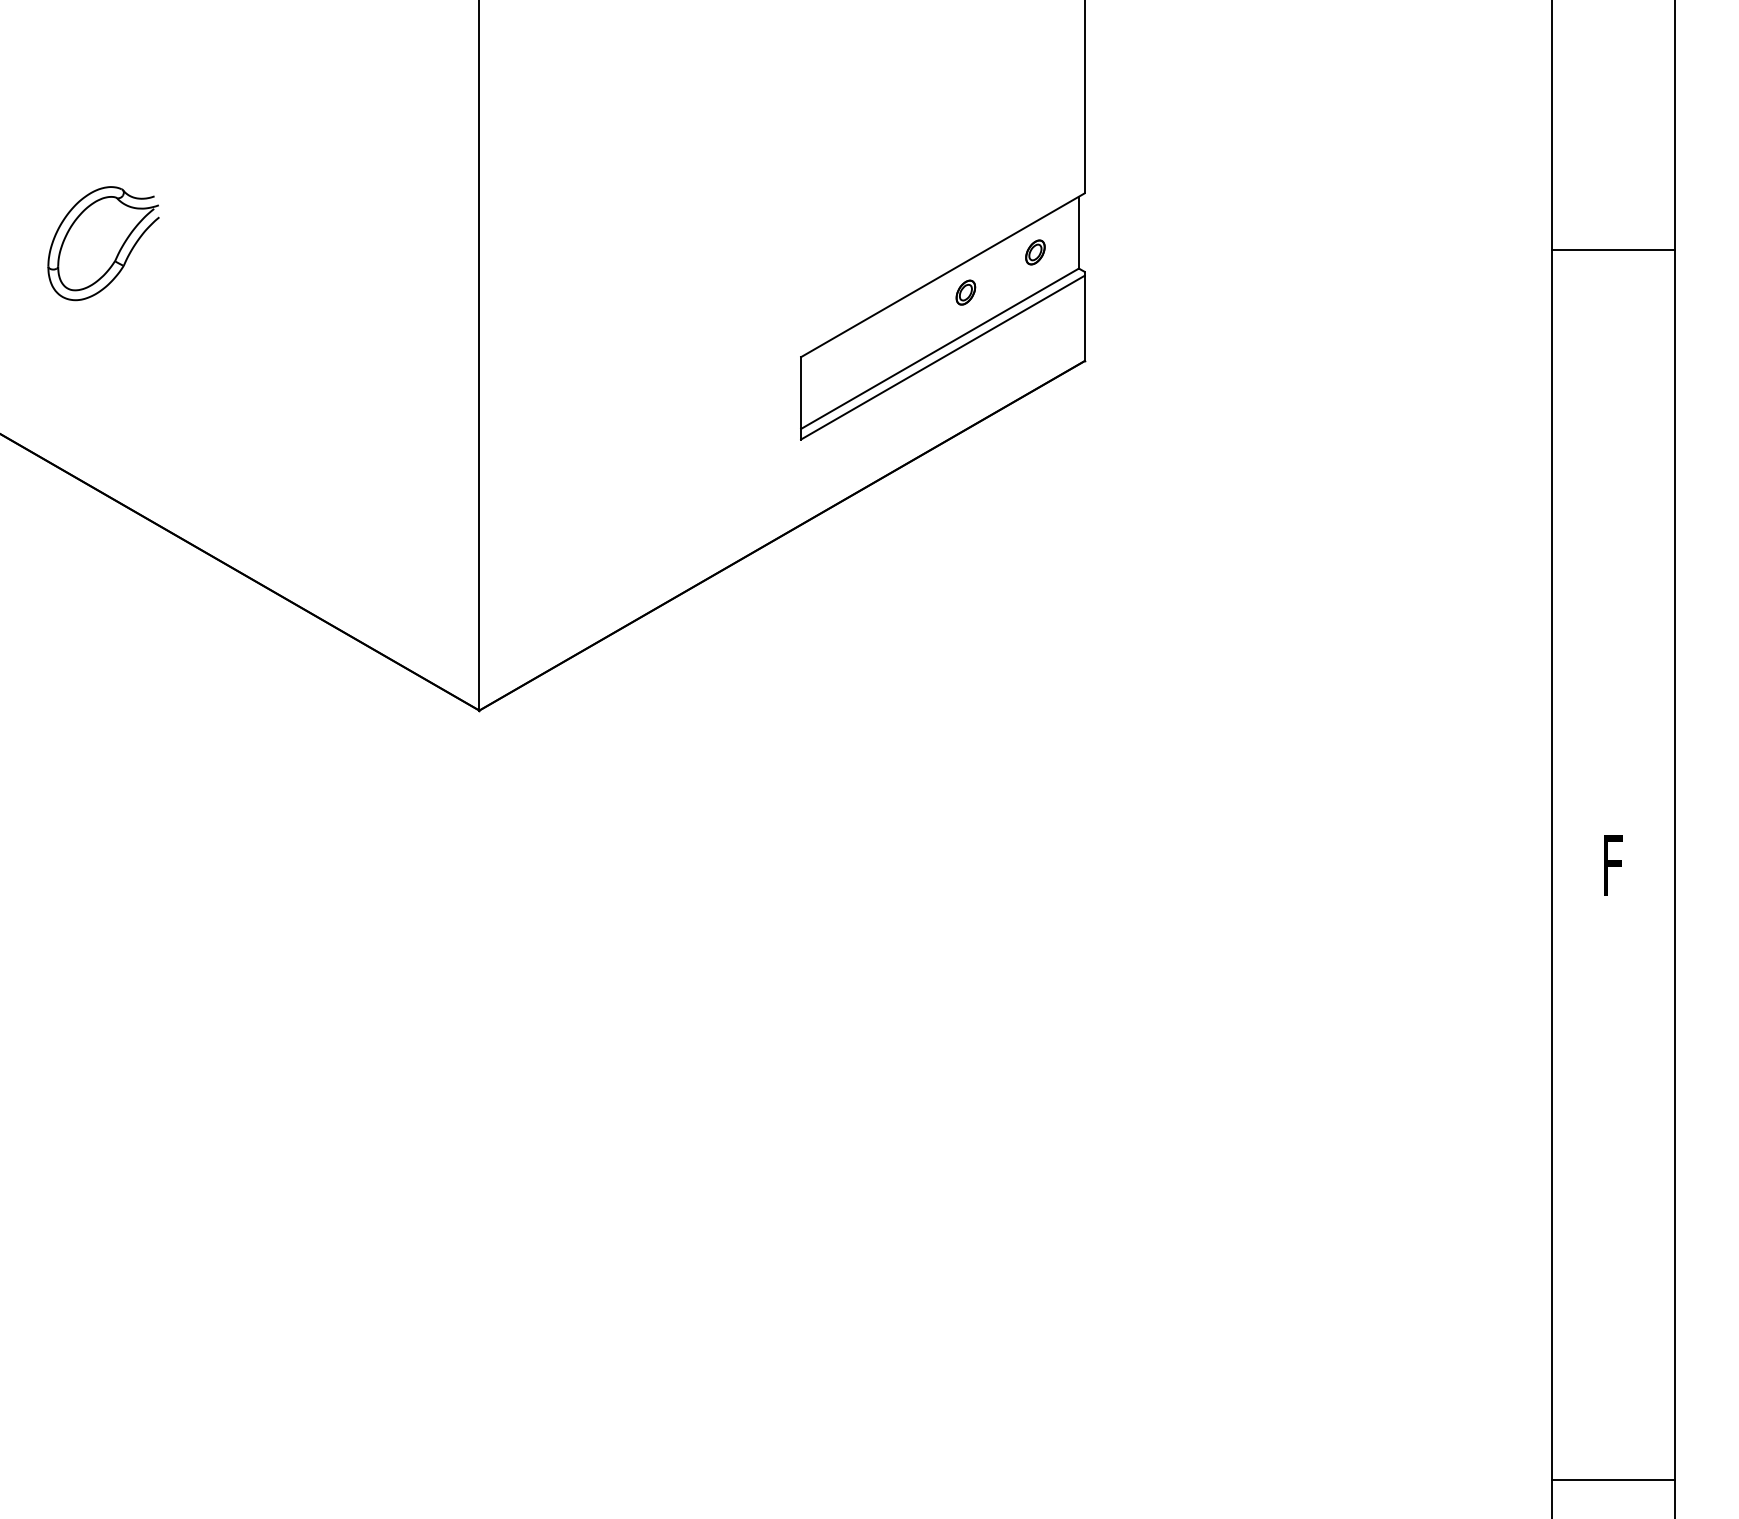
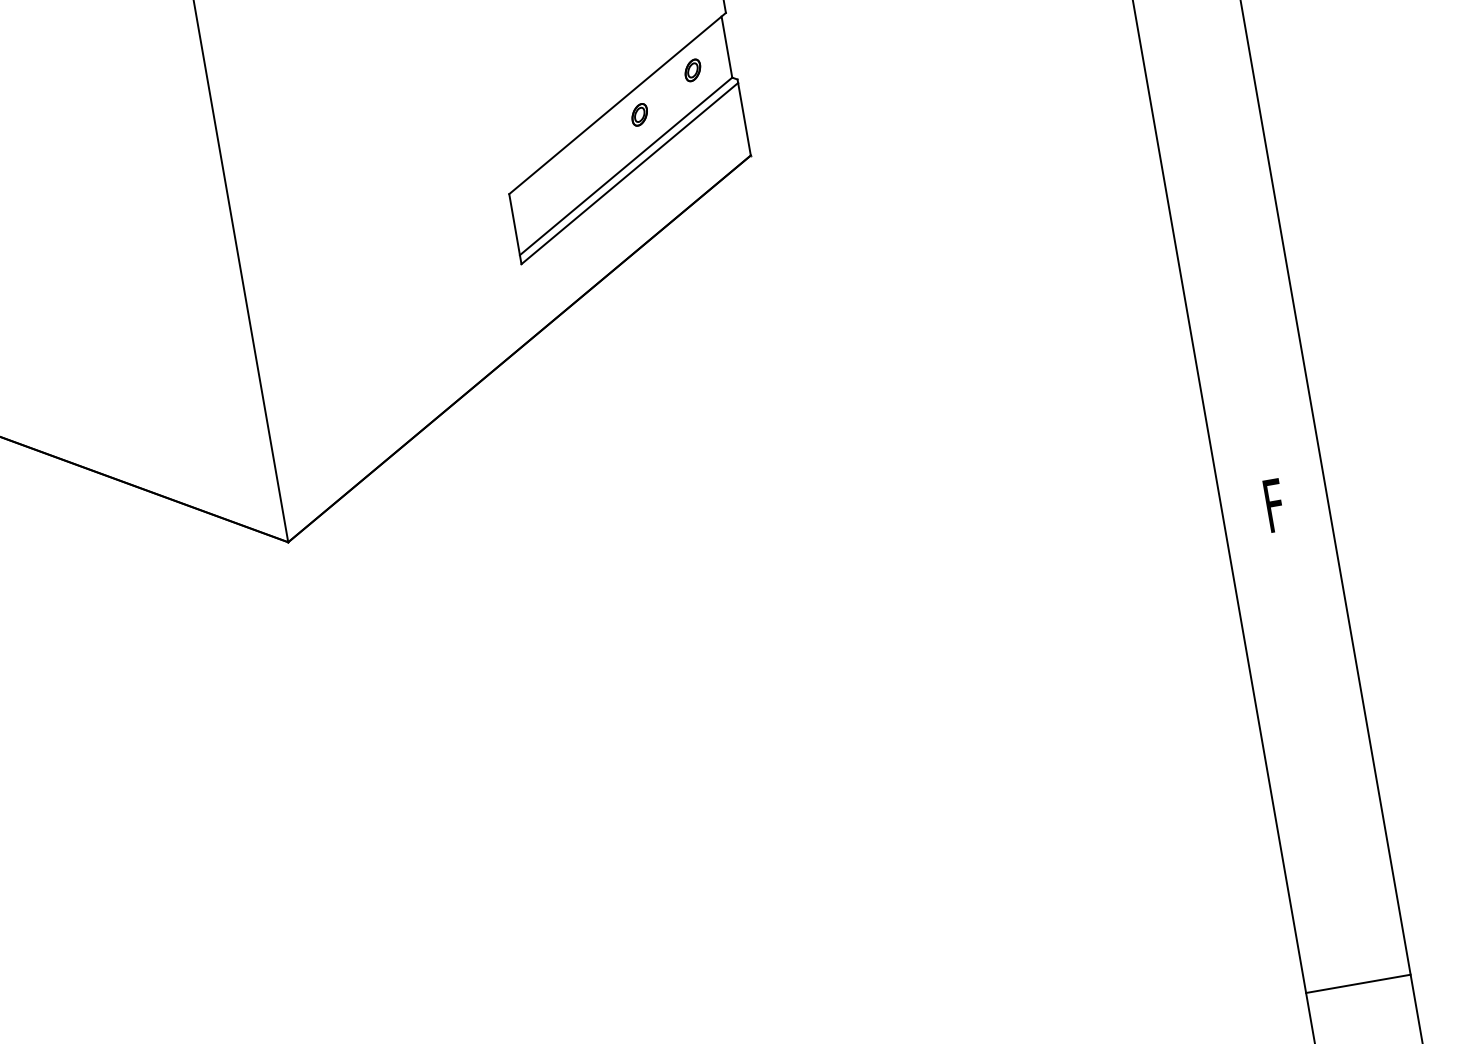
line: (1612, 1480) -> (1357, 984), moved

